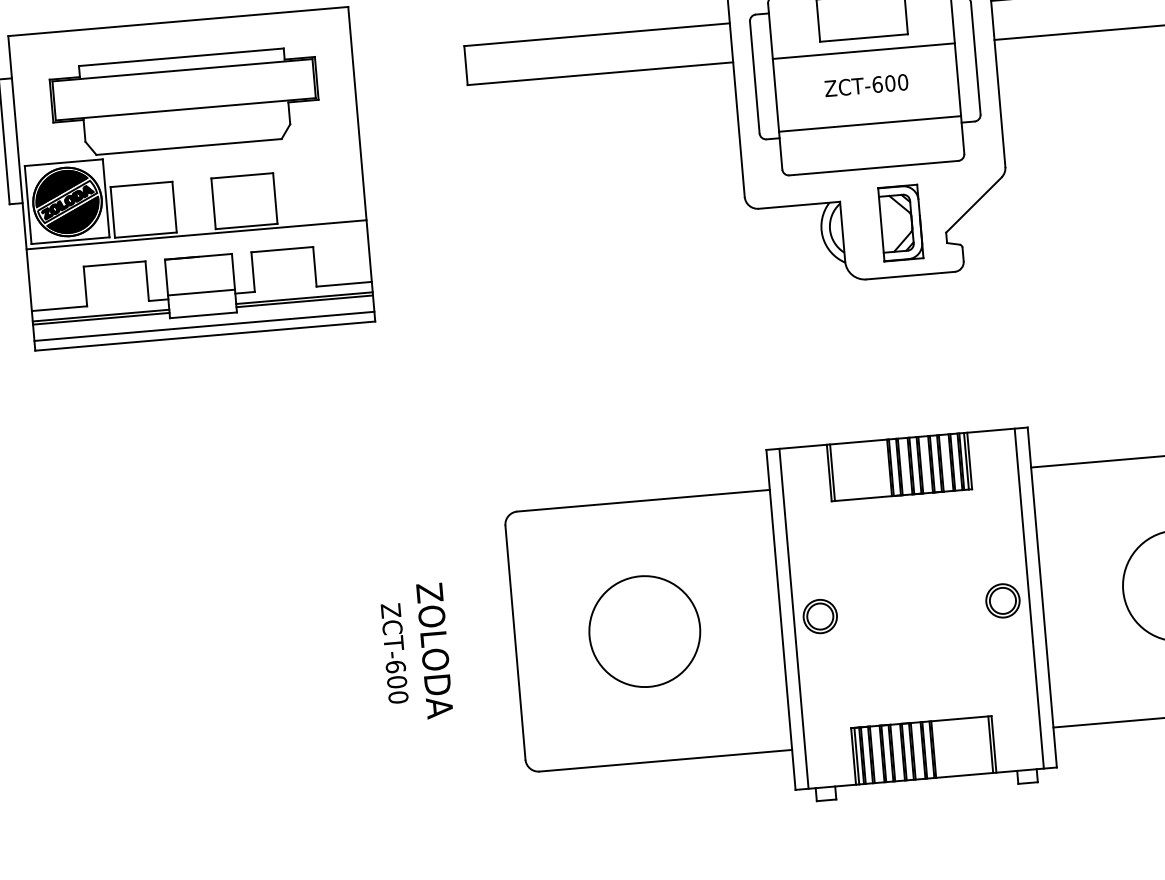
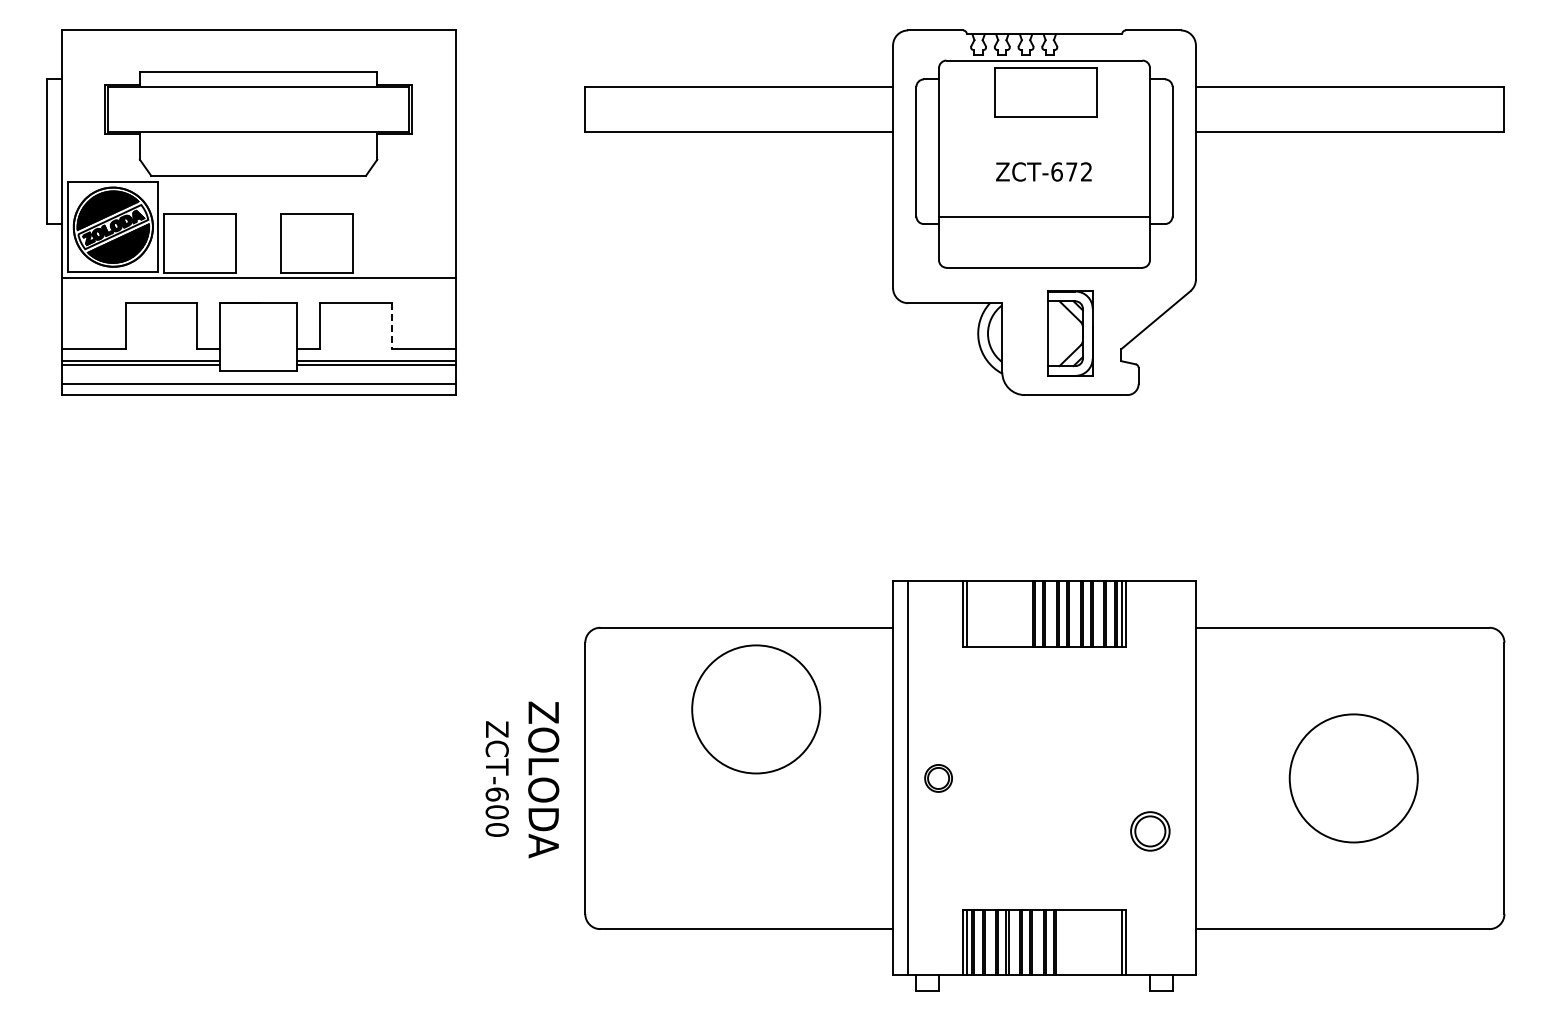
line: (863, 51) -> (1044, 132), removed
text: (896, 82) -> (1079, 171), ZCT-600 -> ZCT-672
line: (314, 267) -> (391, 326), solid -> dashed
line: (201, 292) -> (258, 344), removed
line: (1028, 598) -> (1180, 778), removed
part: (1003, 600) -> (1150, 831), moved
part: (820, 616) -> (938, 778), size x0.7
circle: (645, 631) -> (756, 709), moved
text: (416, 652) -> (522, 779), moved

